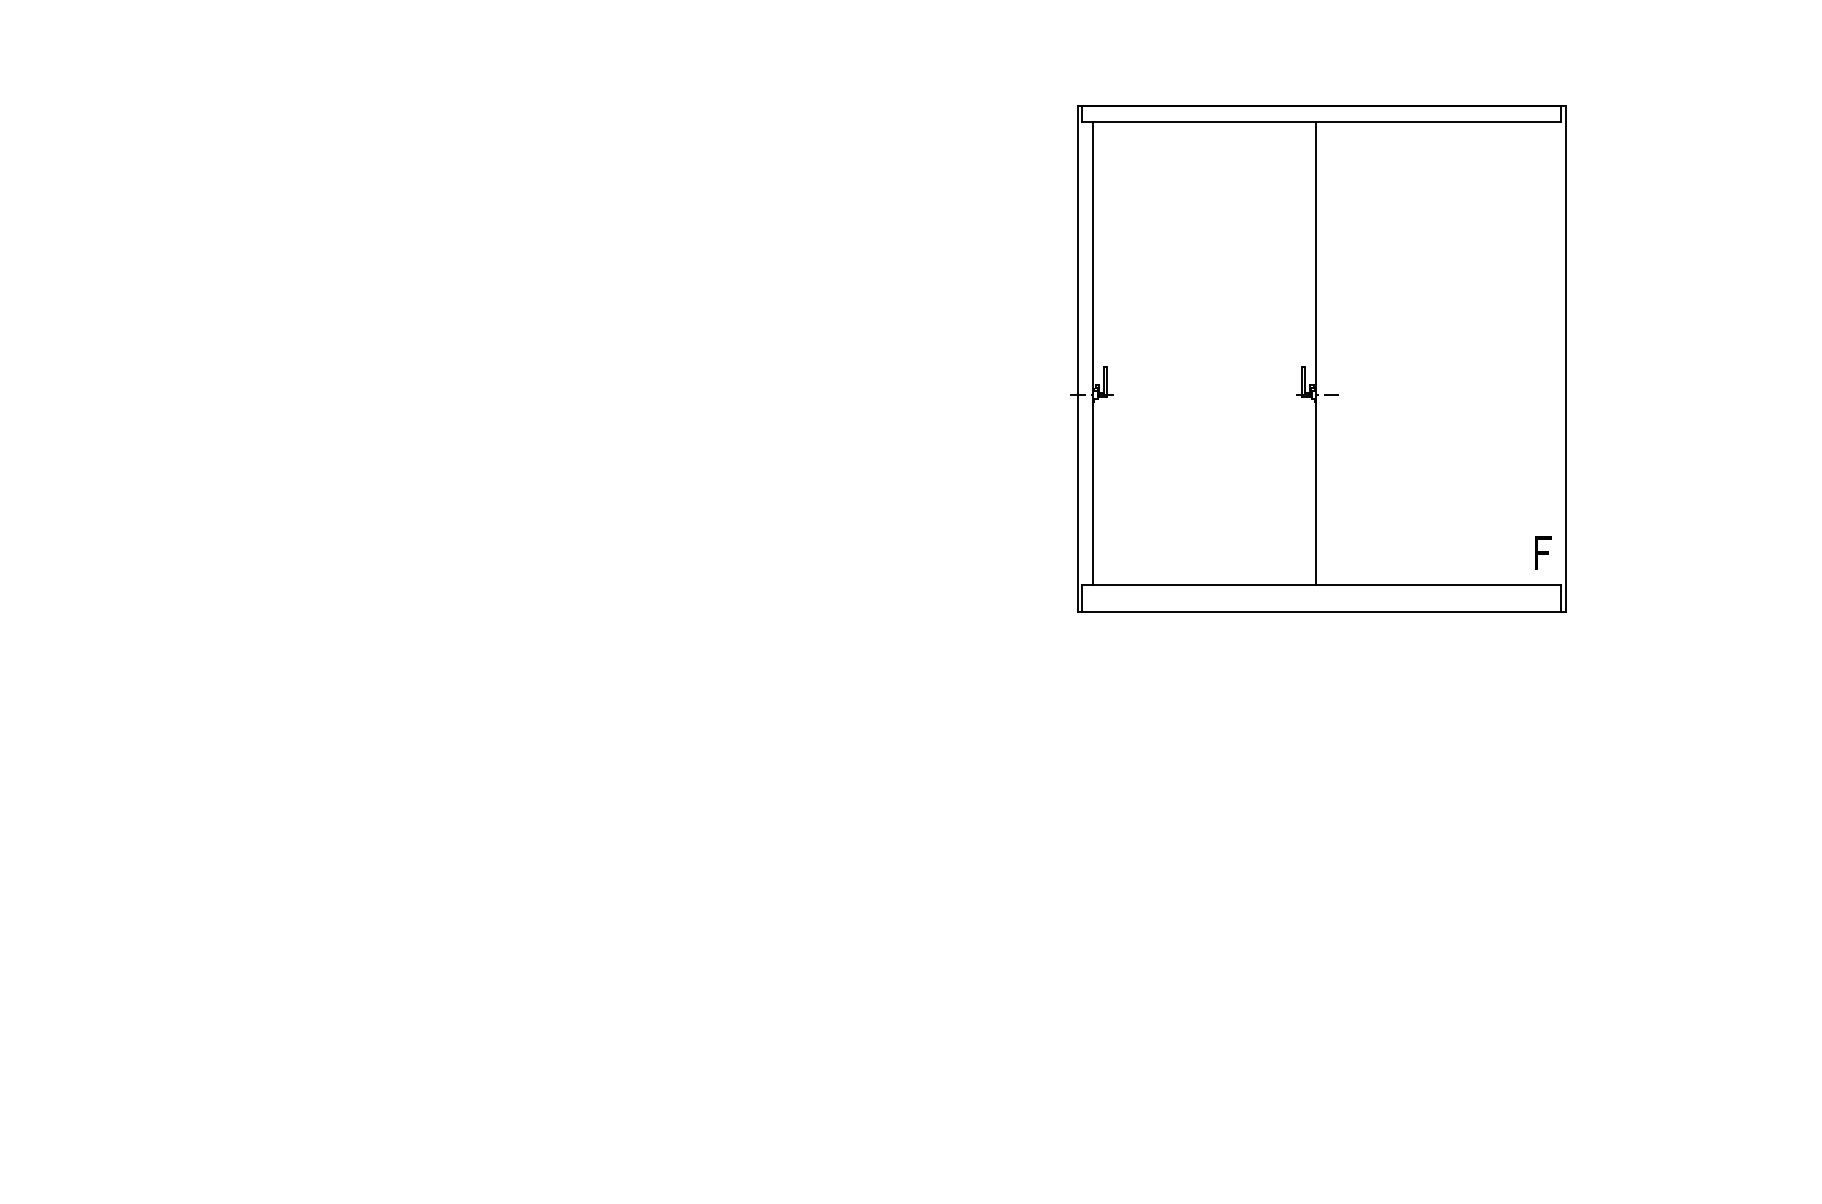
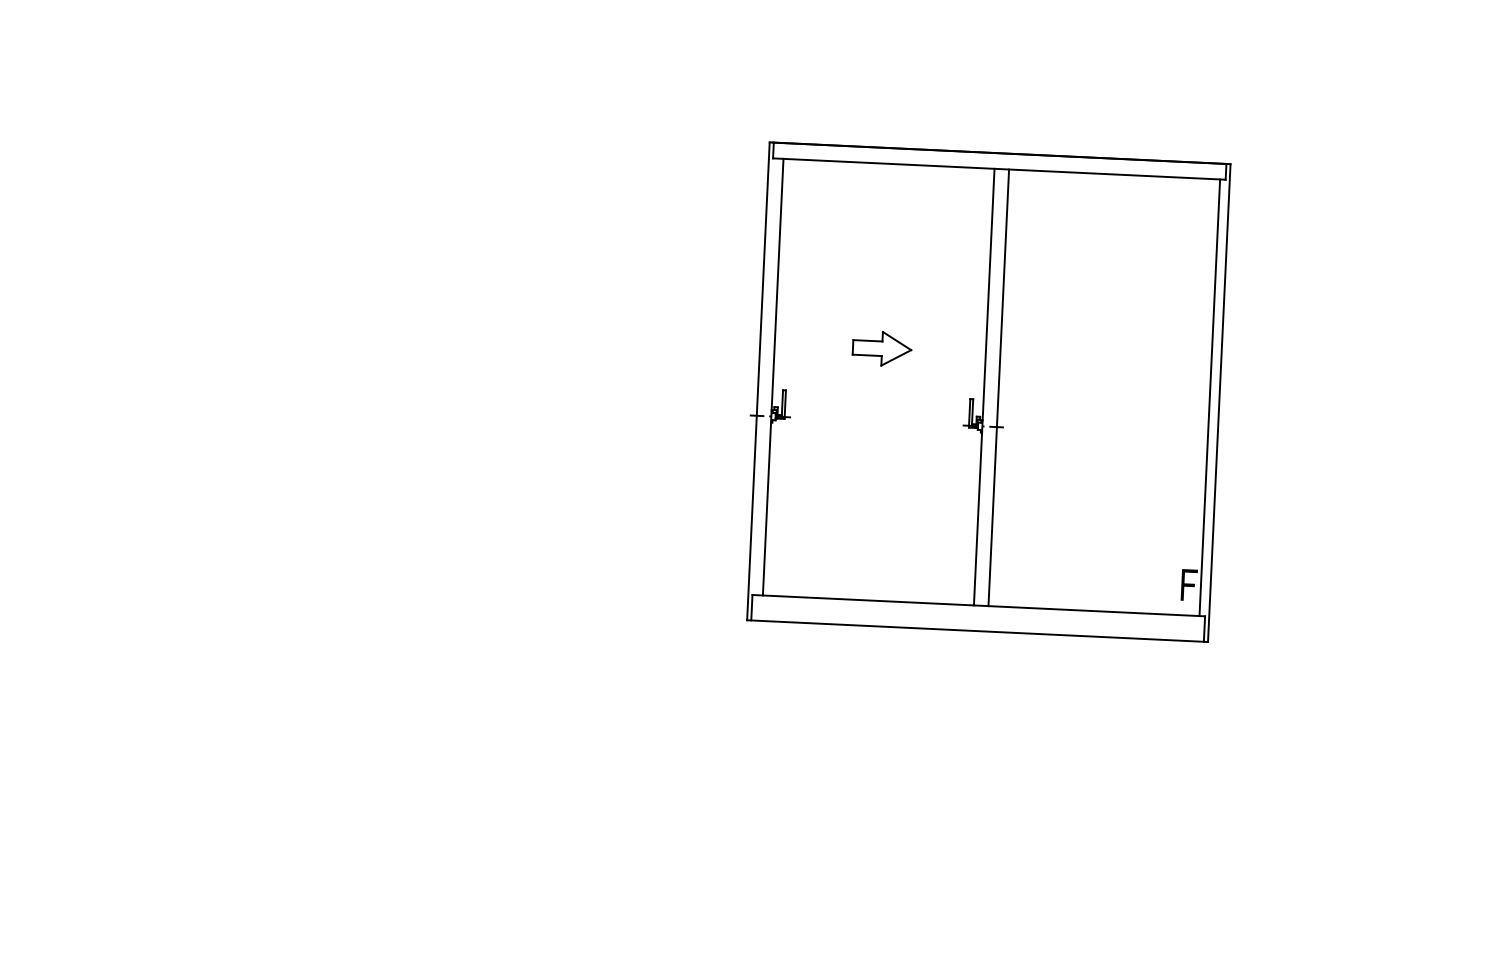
part: (1206, 318) -> (881, 349), added
line: (1331, 353) -> (998, 387), added
line: (1555, 353) -> (1209, 397), added

